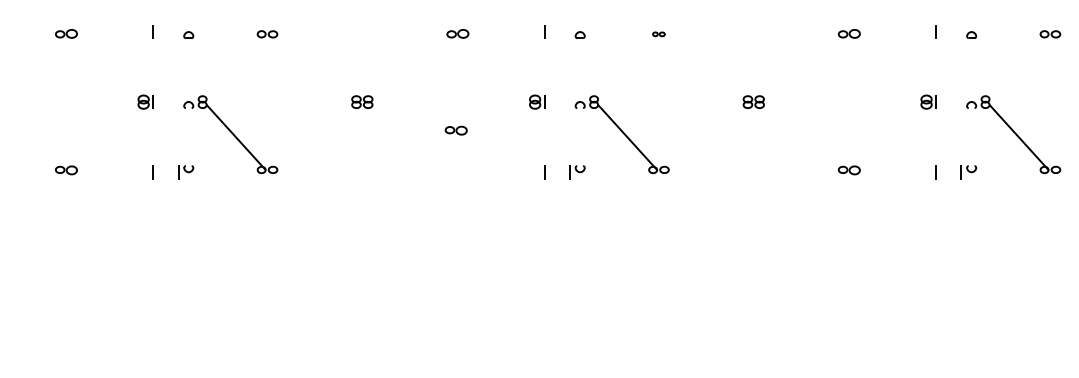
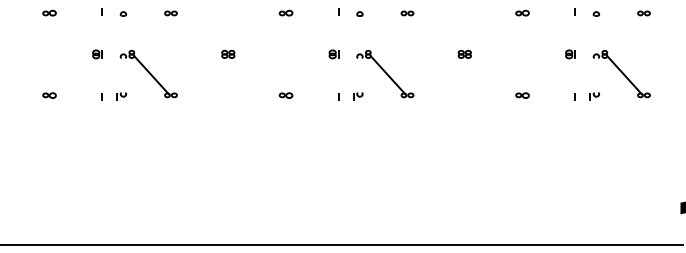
part: (658, 34) -> (407, 13), size x1.67
part: (455, 130) -> (285, 95), moved

